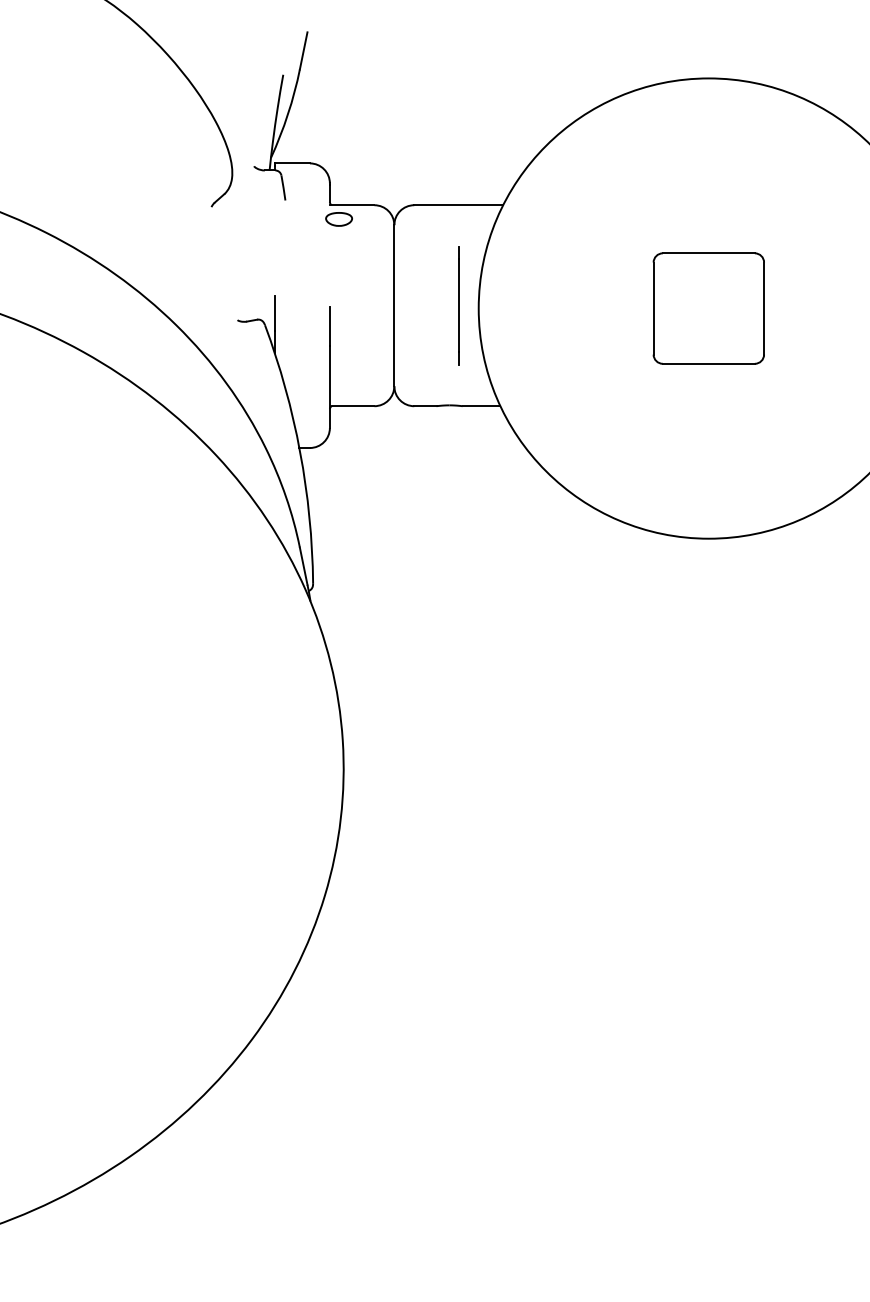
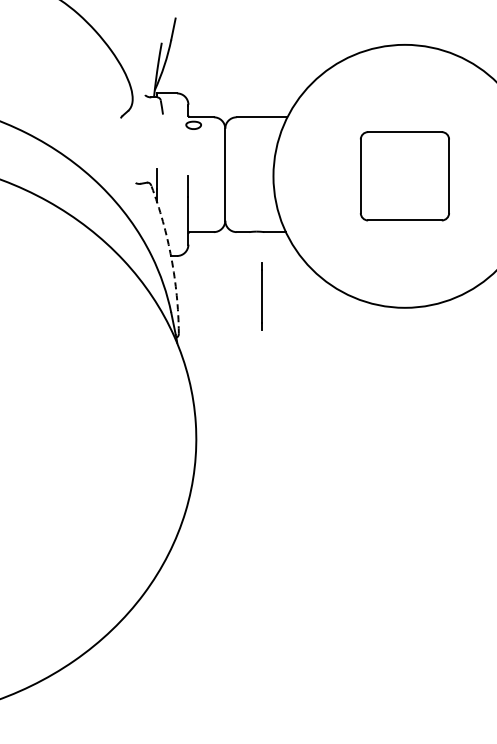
line: (457, 305) -> (261, 296), moved
part: (708, 308) -> (404, 176), size x1.4
arc: (300, 452) -> (171, 258), solid -> dashed

